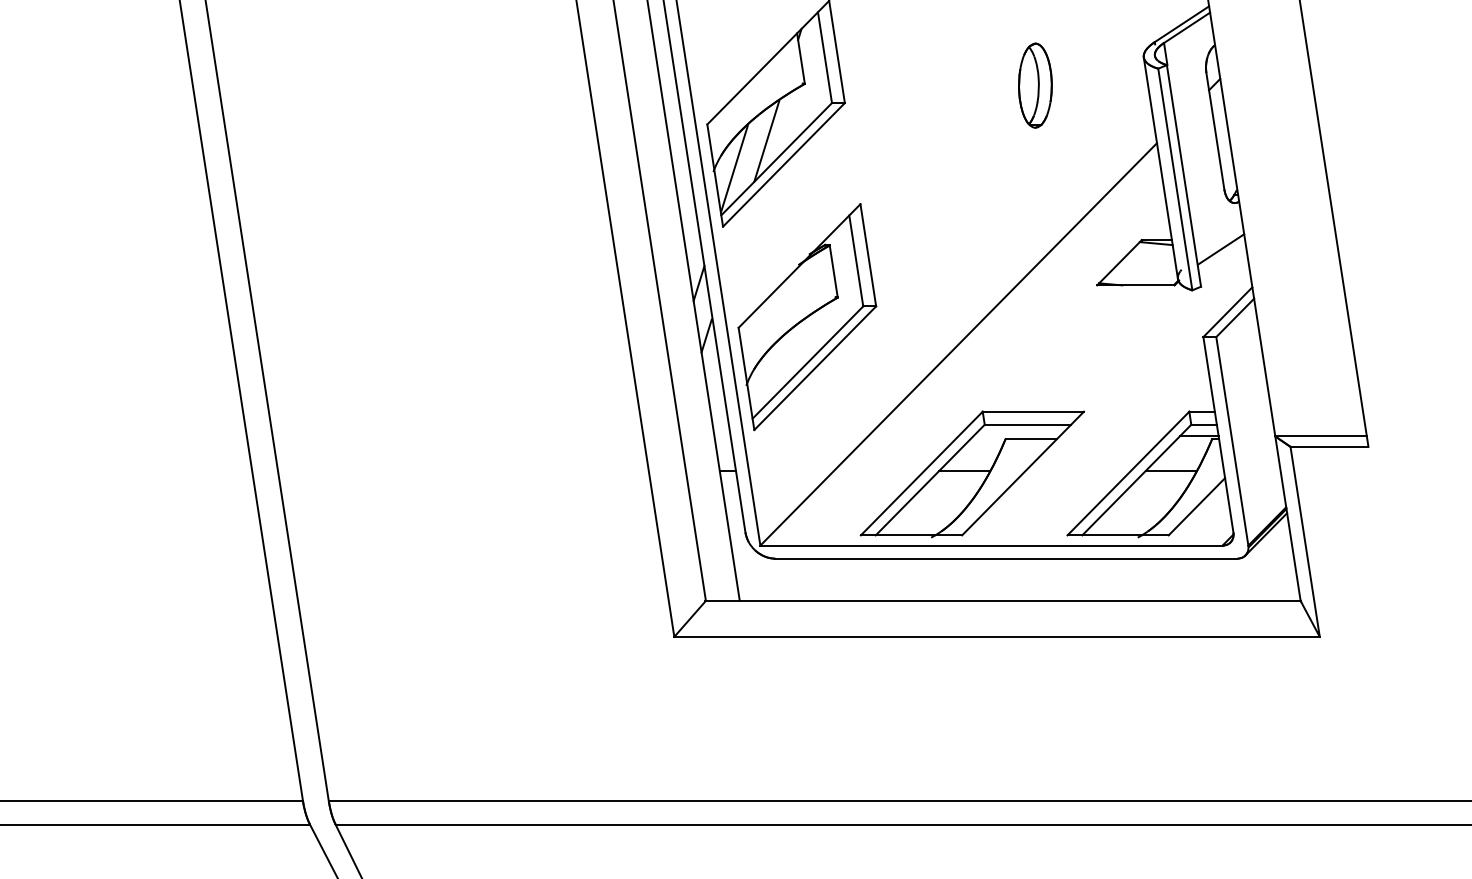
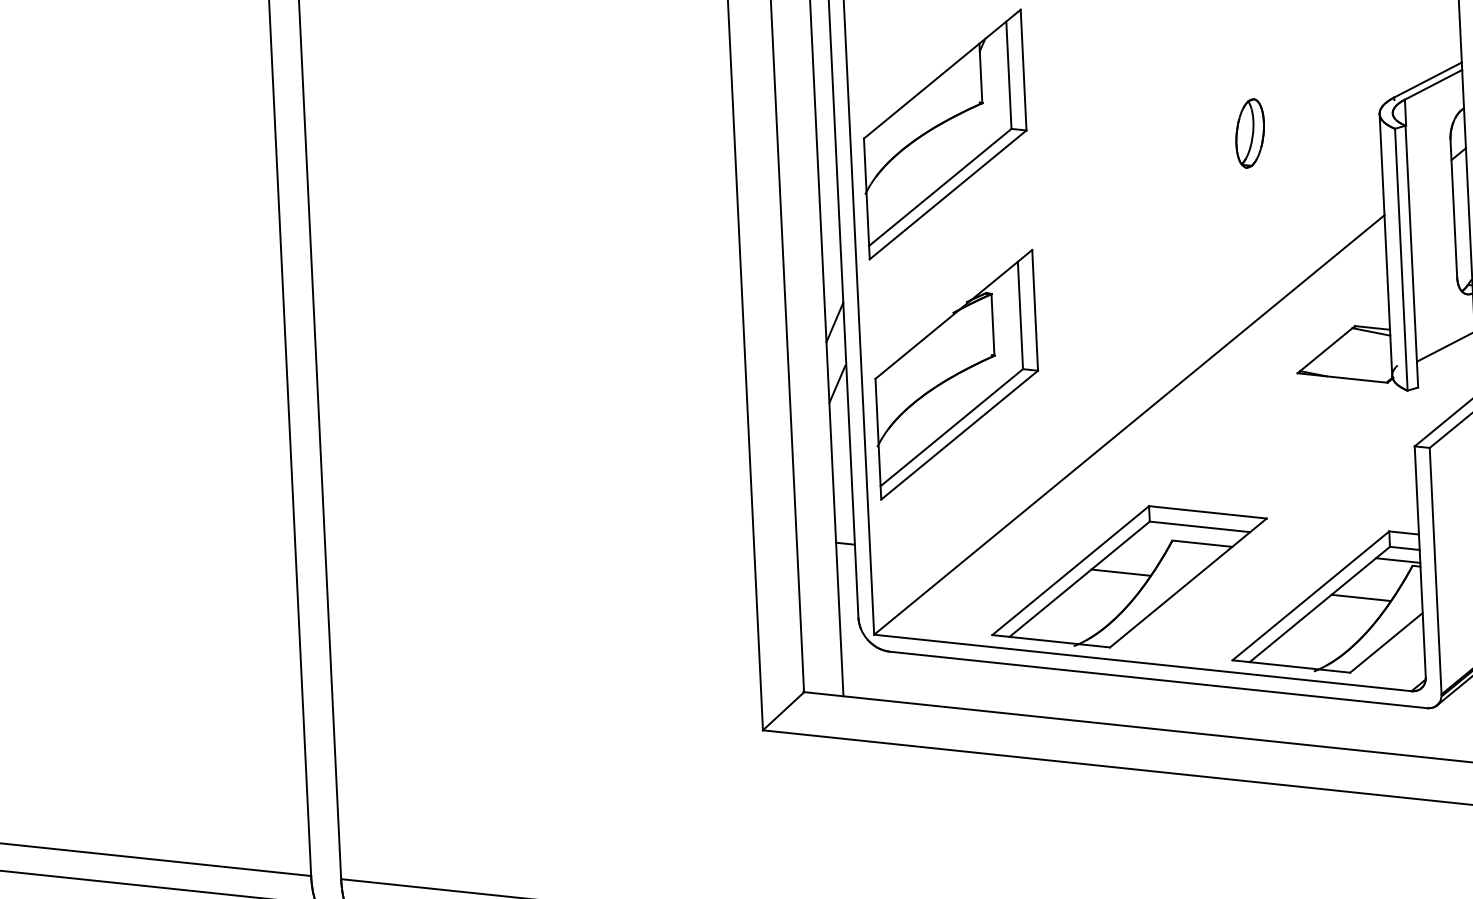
part: (1035, 85) -> (1250, 133), size x0.7
line: (766, 141) -> (930, 165), removed
line: (734, 168) -> (890, 193), removed

